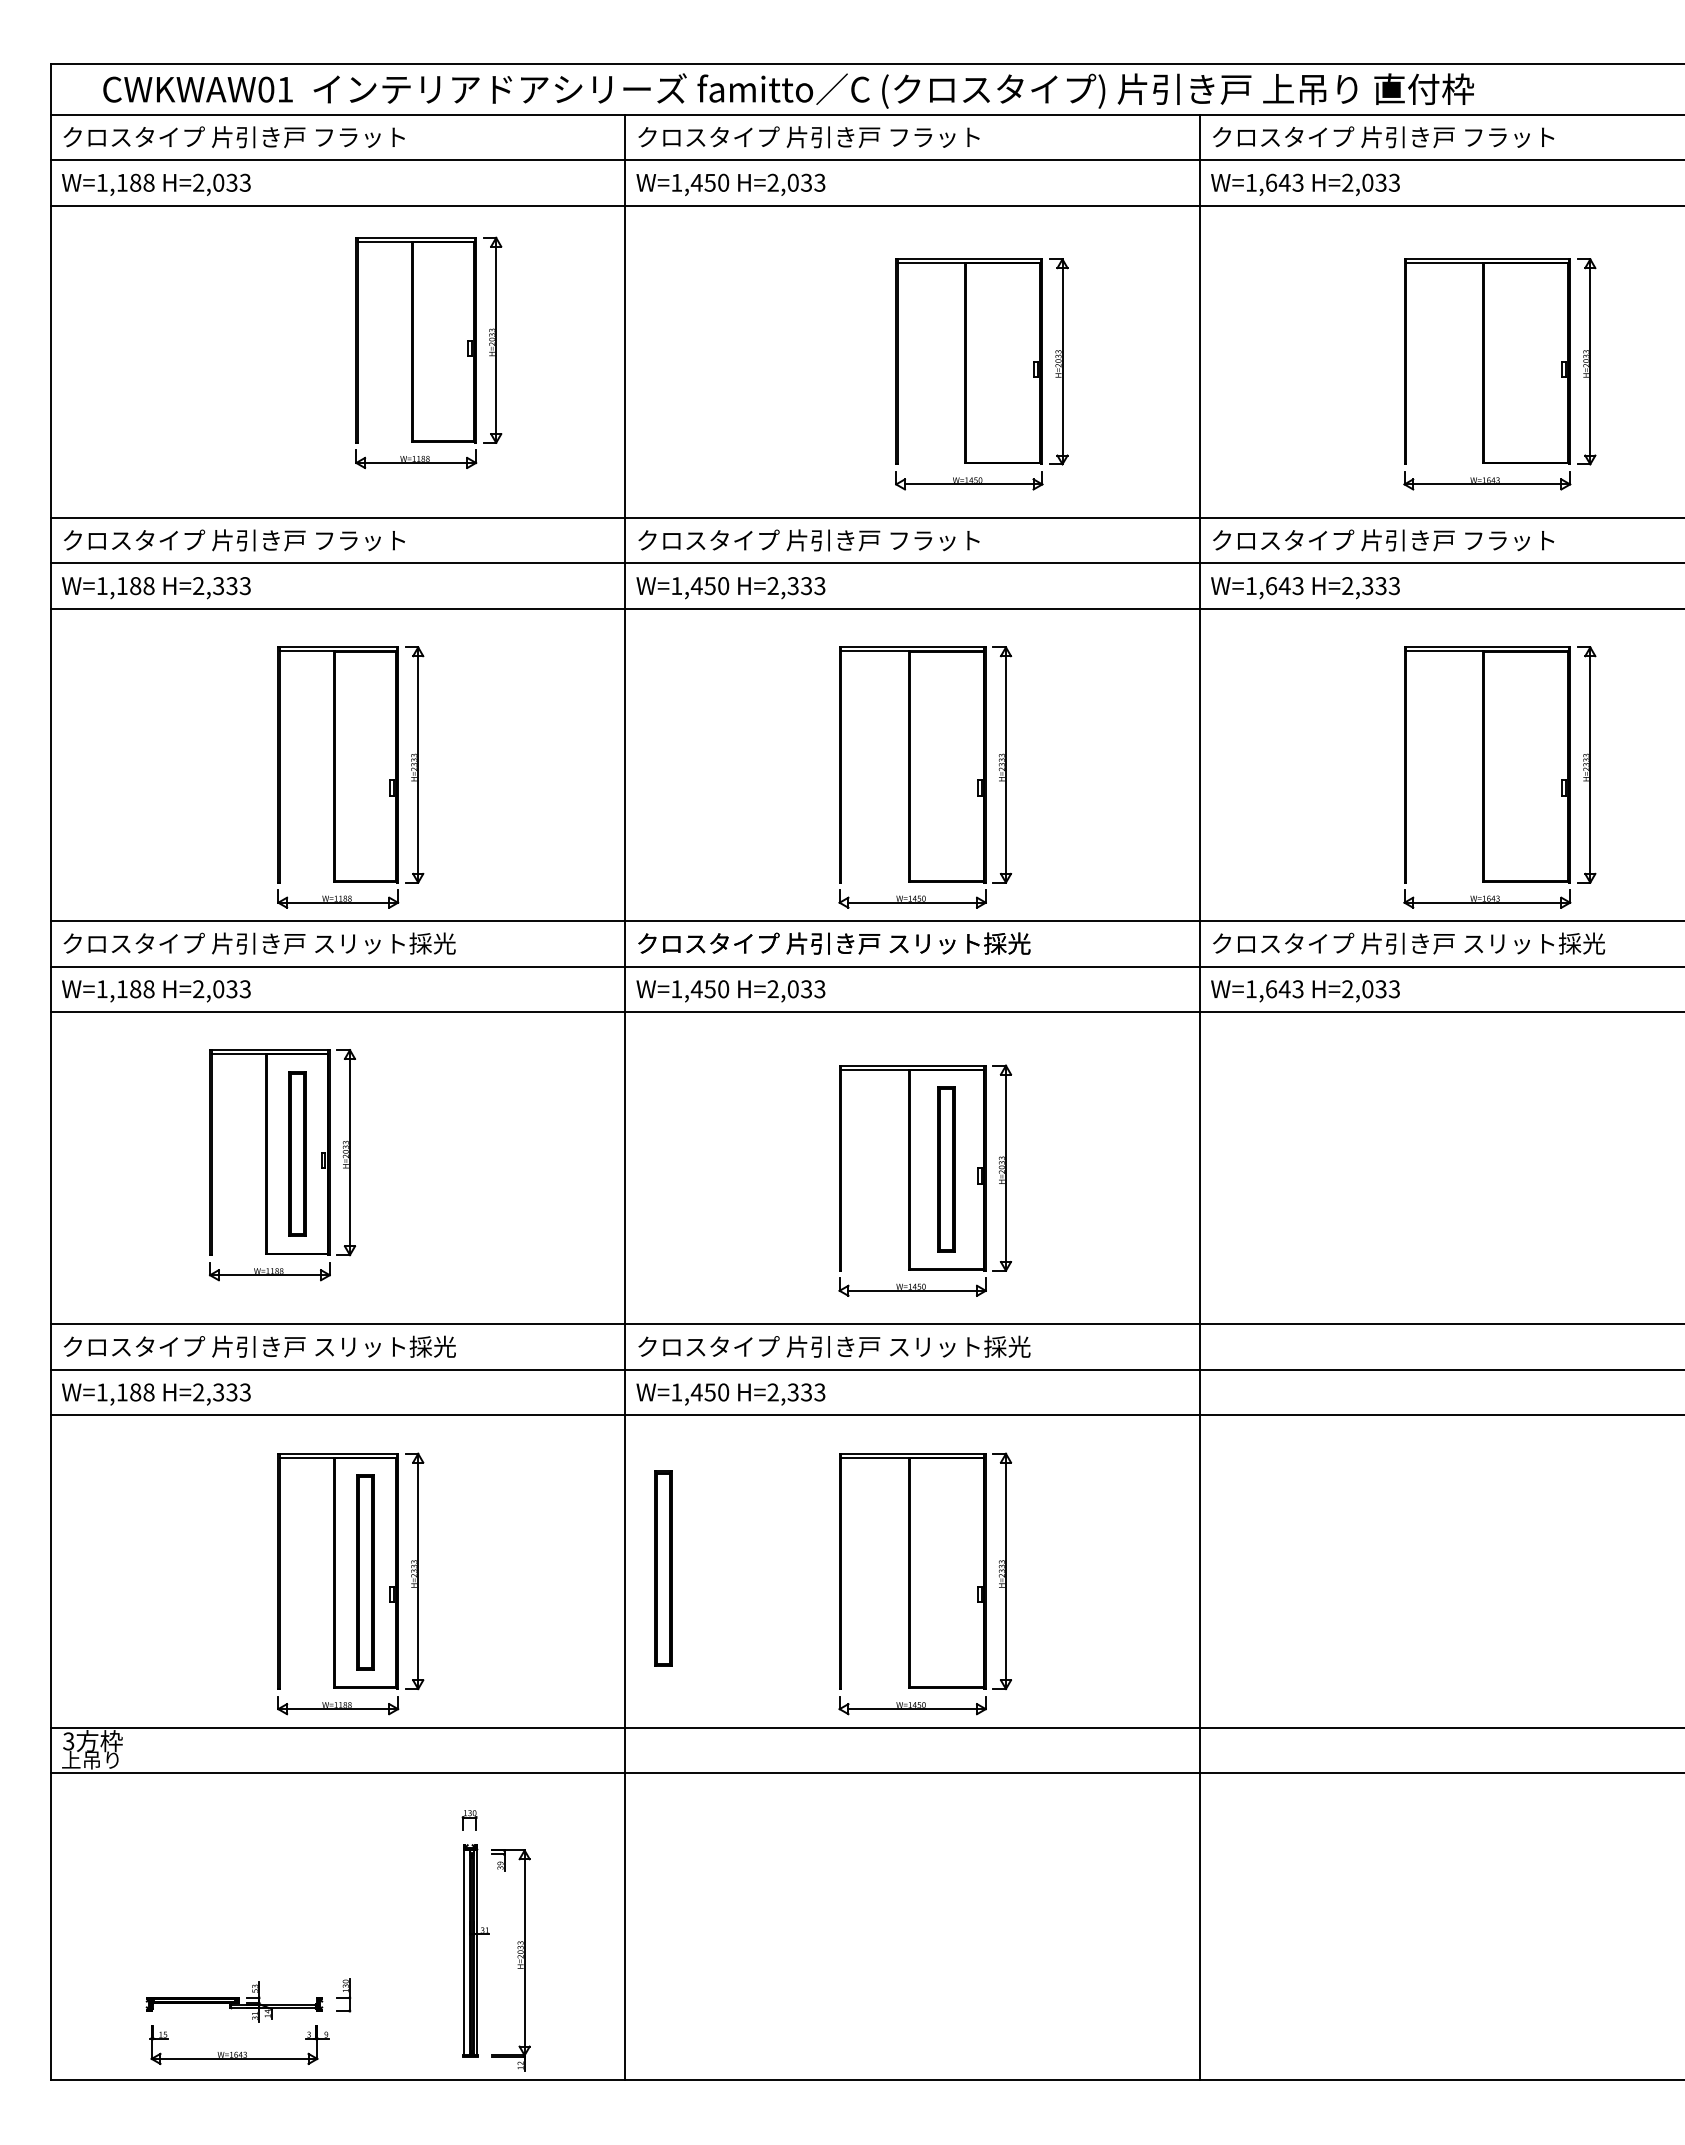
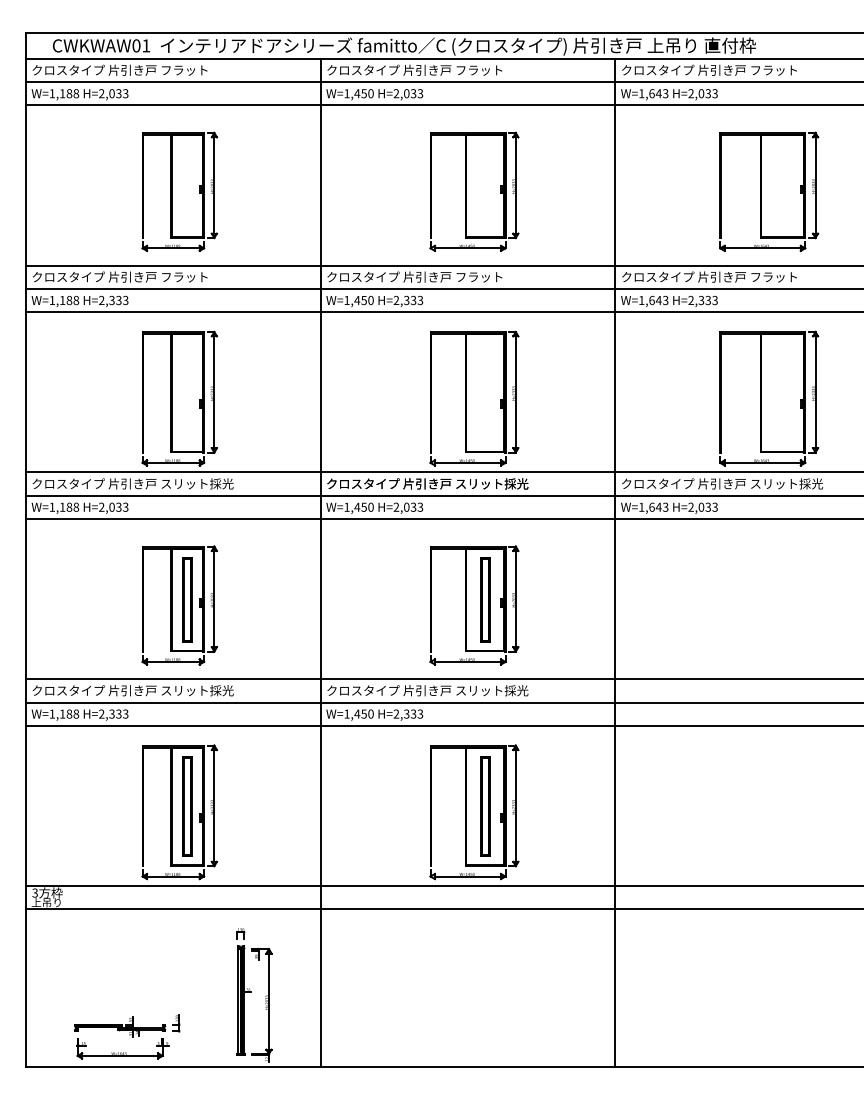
part: (428, 352) -> (179, 191), moved
part: (981, 373) -> (474, 191), moved
part: (281, 1165) -> (179, 605), moved
part: (664, 1568) -> (485, 806), moved

